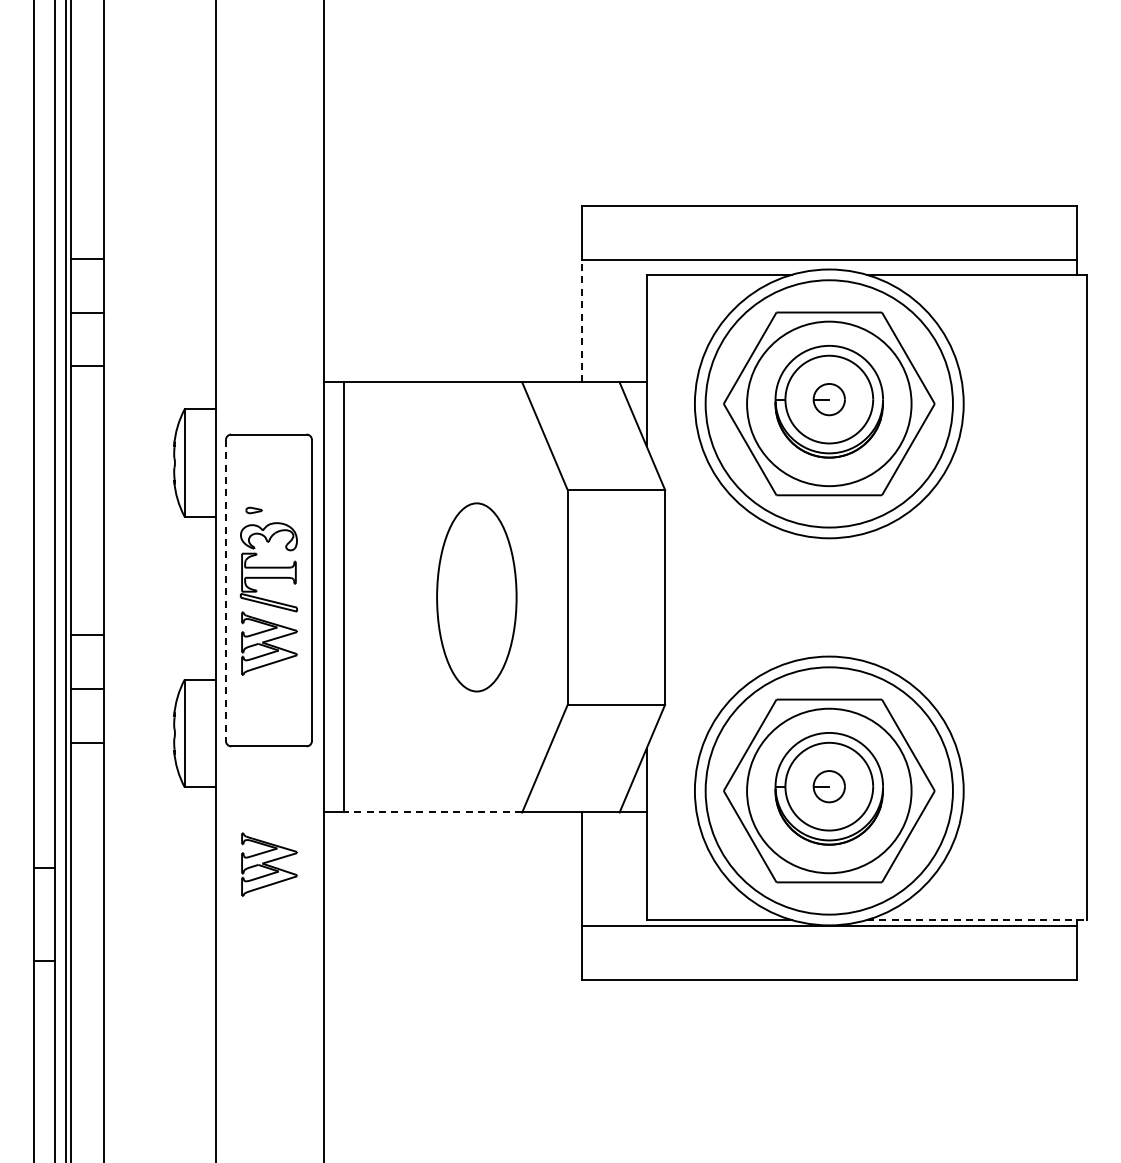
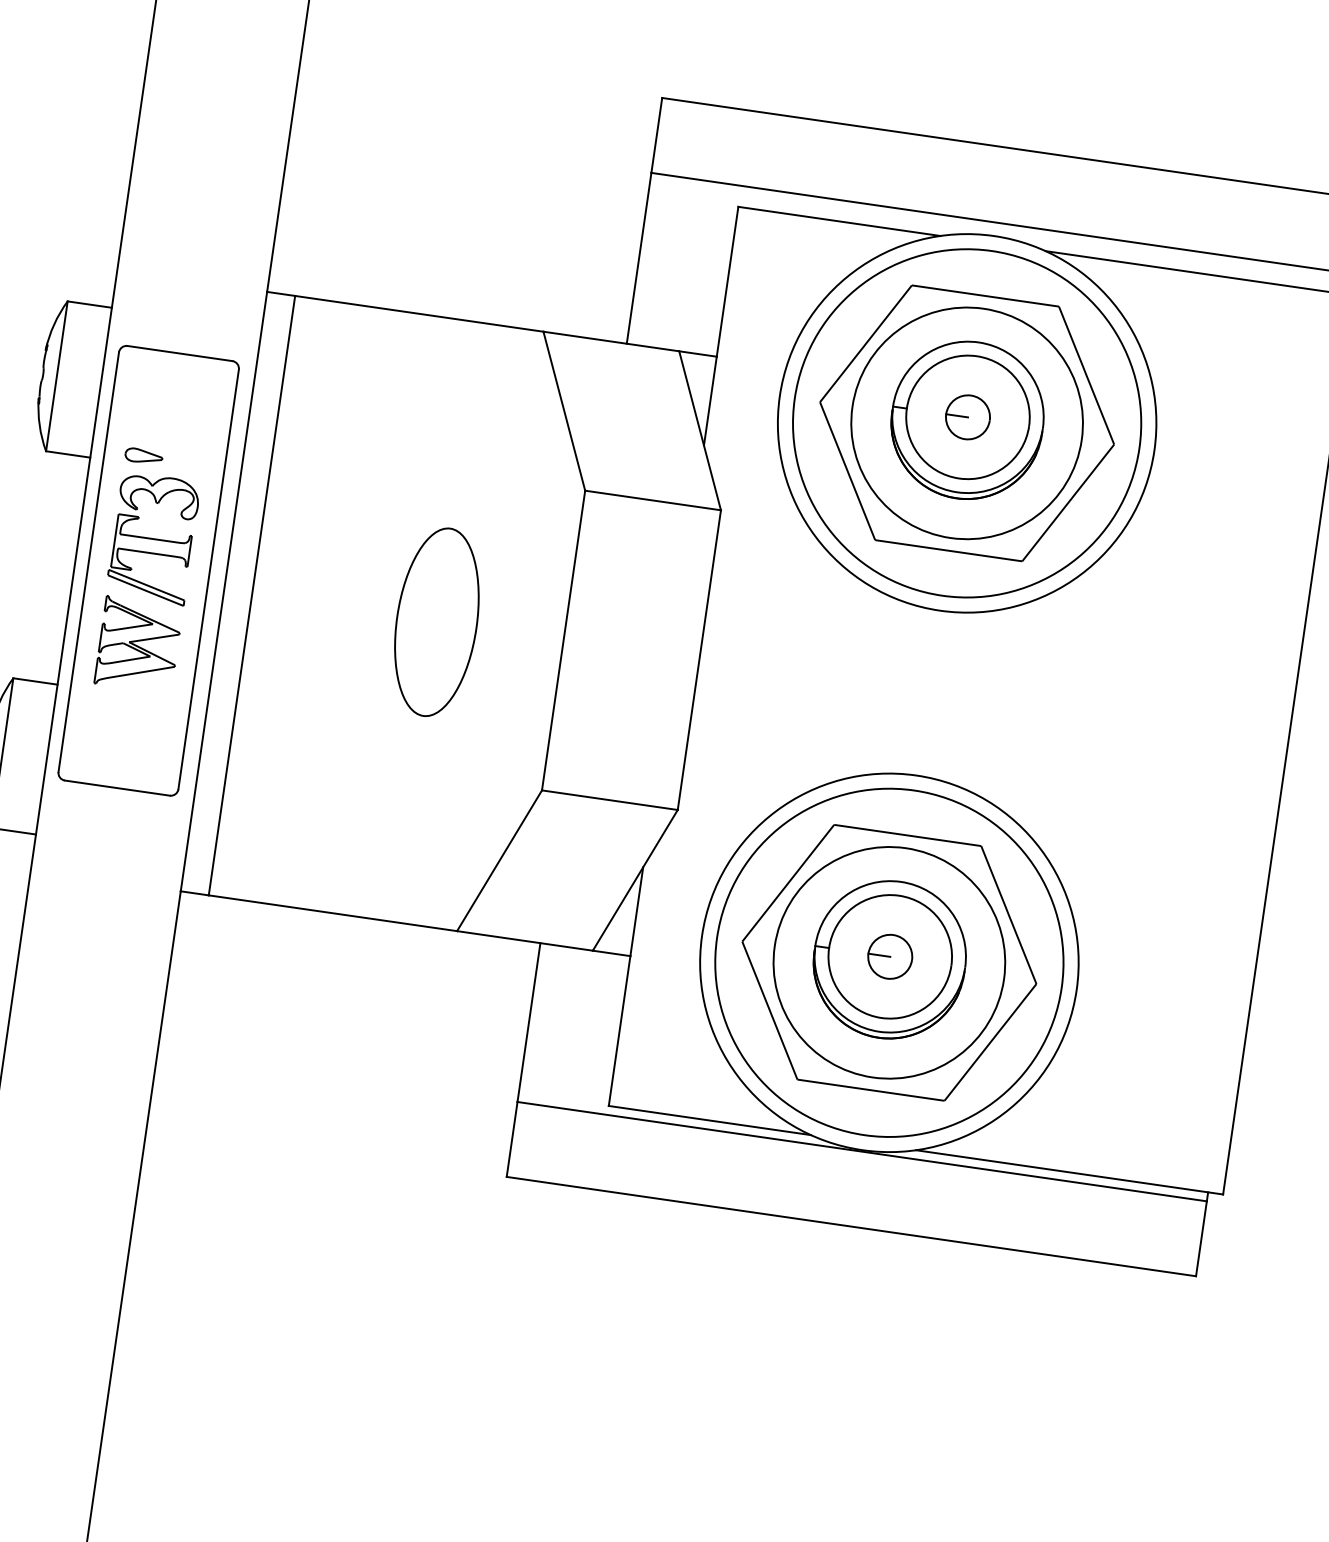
line: (582, 320) -> (639, 257), dashed -> solid
part: (254, 510) -> (144, 456), size x1.67
line: (225, 590) -> (88, 562), dashed -> solid
part: (476, 597) -> (436, 622), size x0.71
line: (432, 812) -> (332, 913), dashed -> solid
part: (269, 864) -> (94, 952), removed
line: (977, 920) -> (1069, 1173), dashed -> solid

